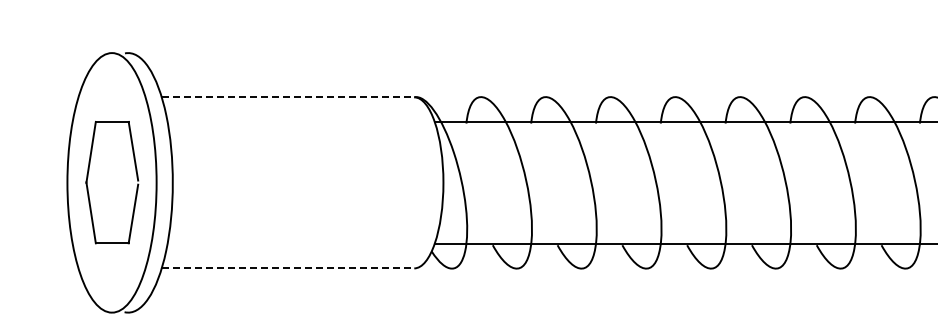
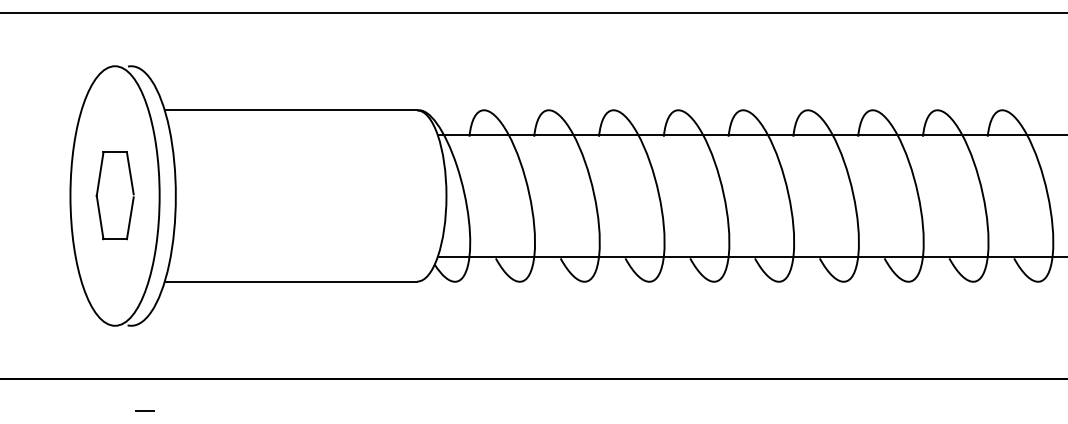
line: (288, 97) -> (291, 110), dashed -> solid
part: (111, 182) -> (114, 195), size x0.71
line: (288, 268) -> (291, 281), dashed -> solid

